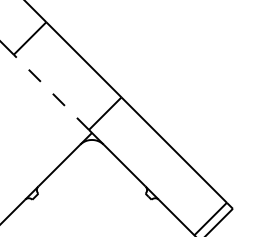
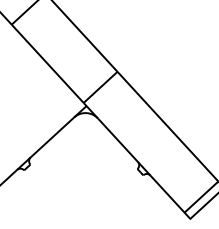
line: (51, 92) -> (47, 63), dashed -> solid

